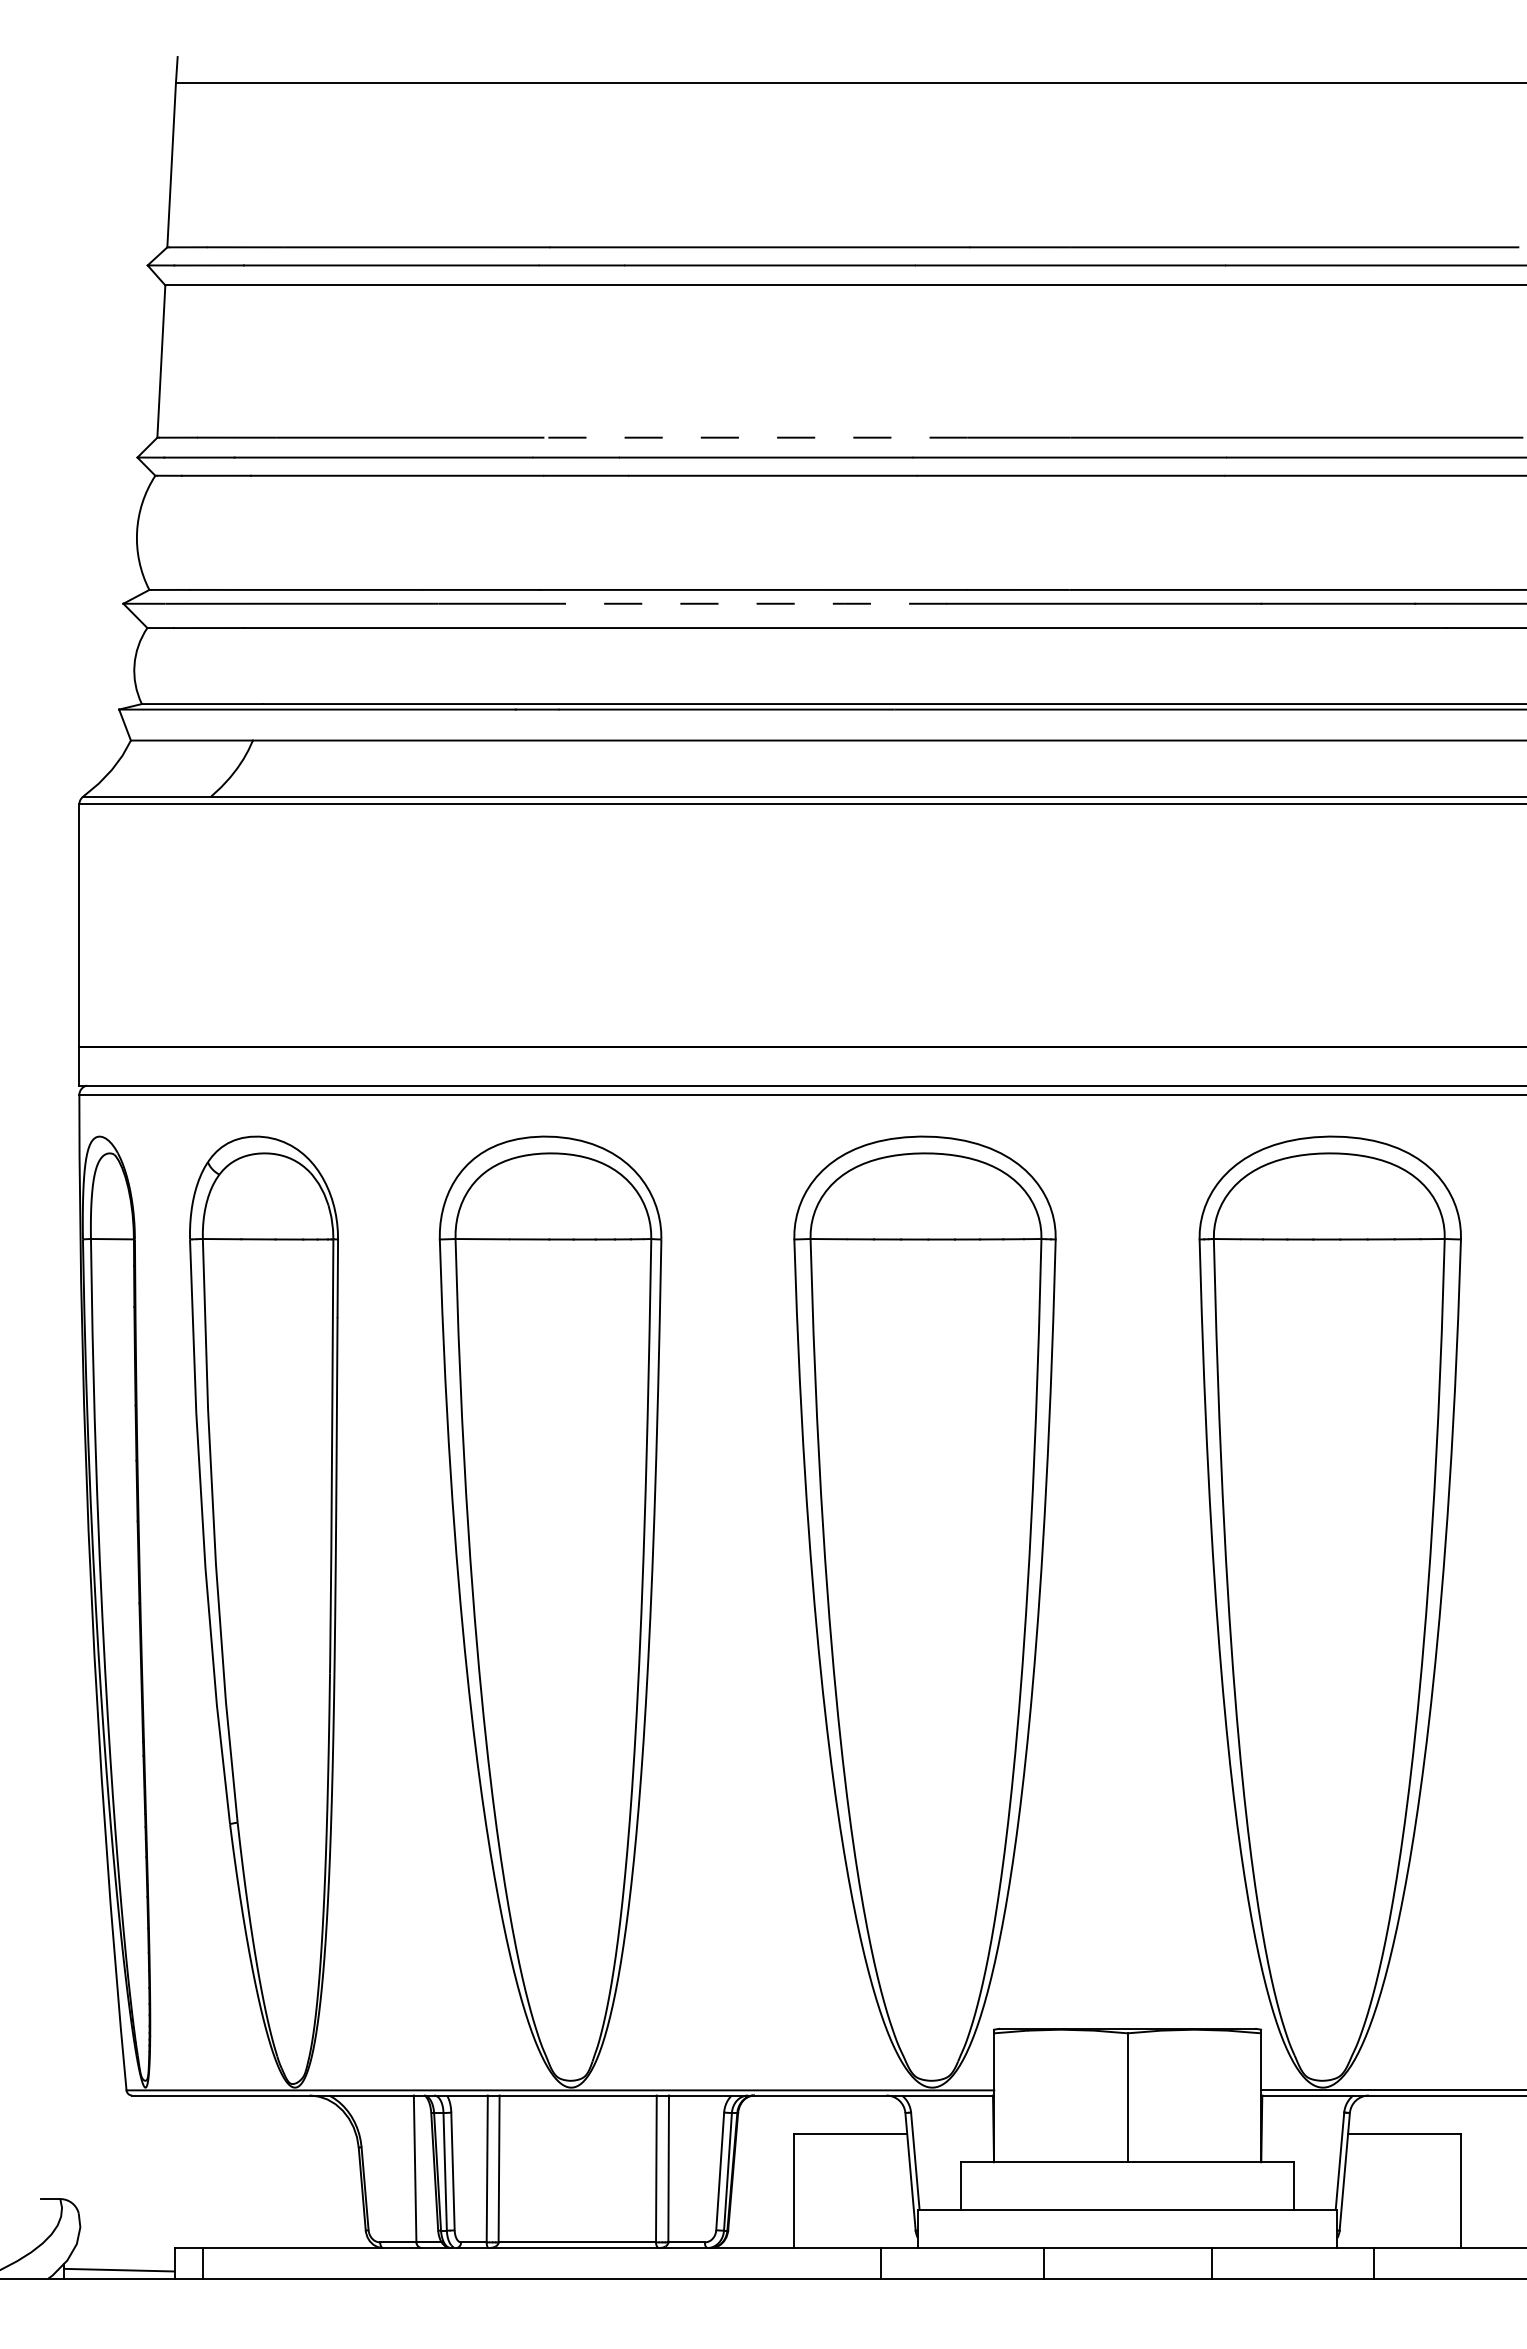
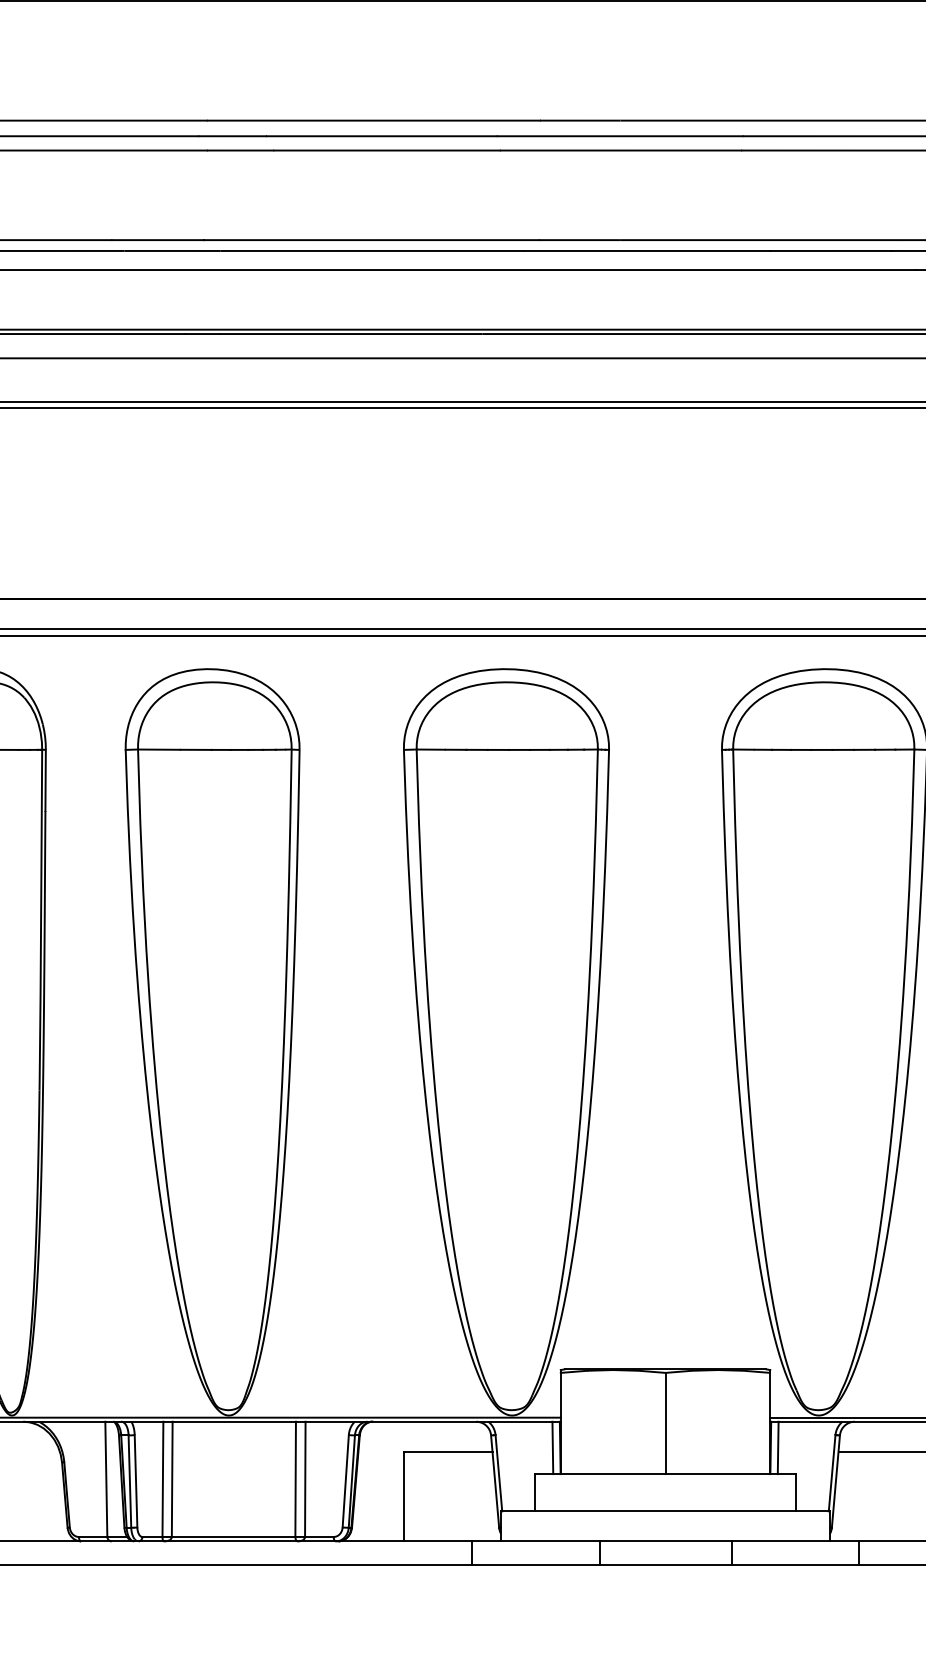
line: (756, 437) -> (374, 120), dashed -> solid
line: (754, 603) -> (372, 250), dashed -> solid
line: (983, 2128) -> (552, 1447), added
line: (1270, 2128) -> (777, 1447), added

